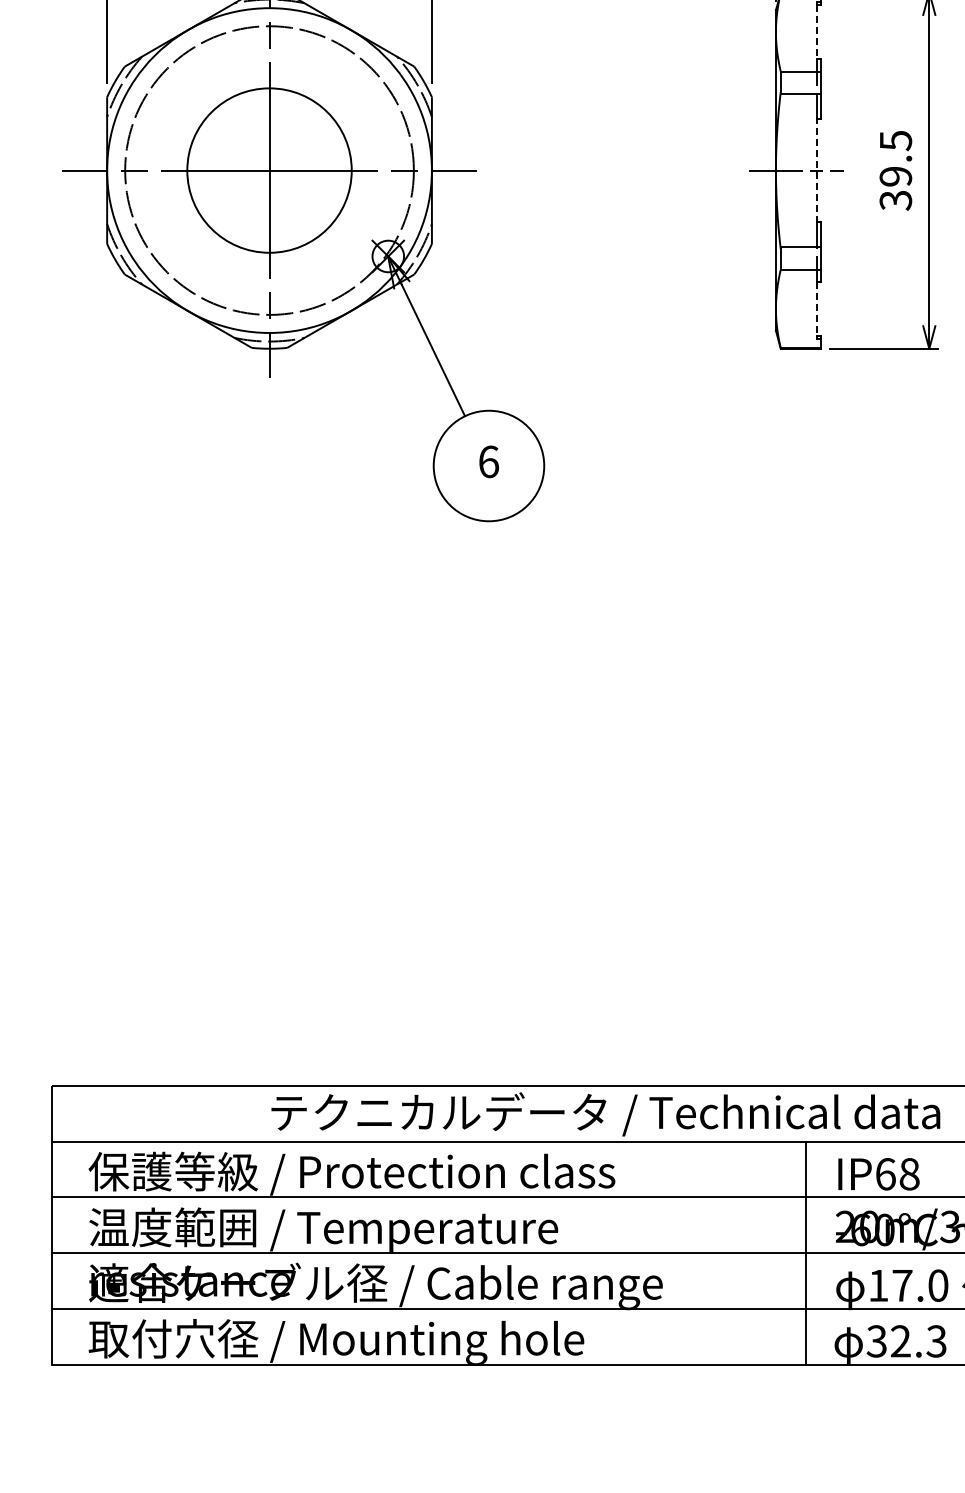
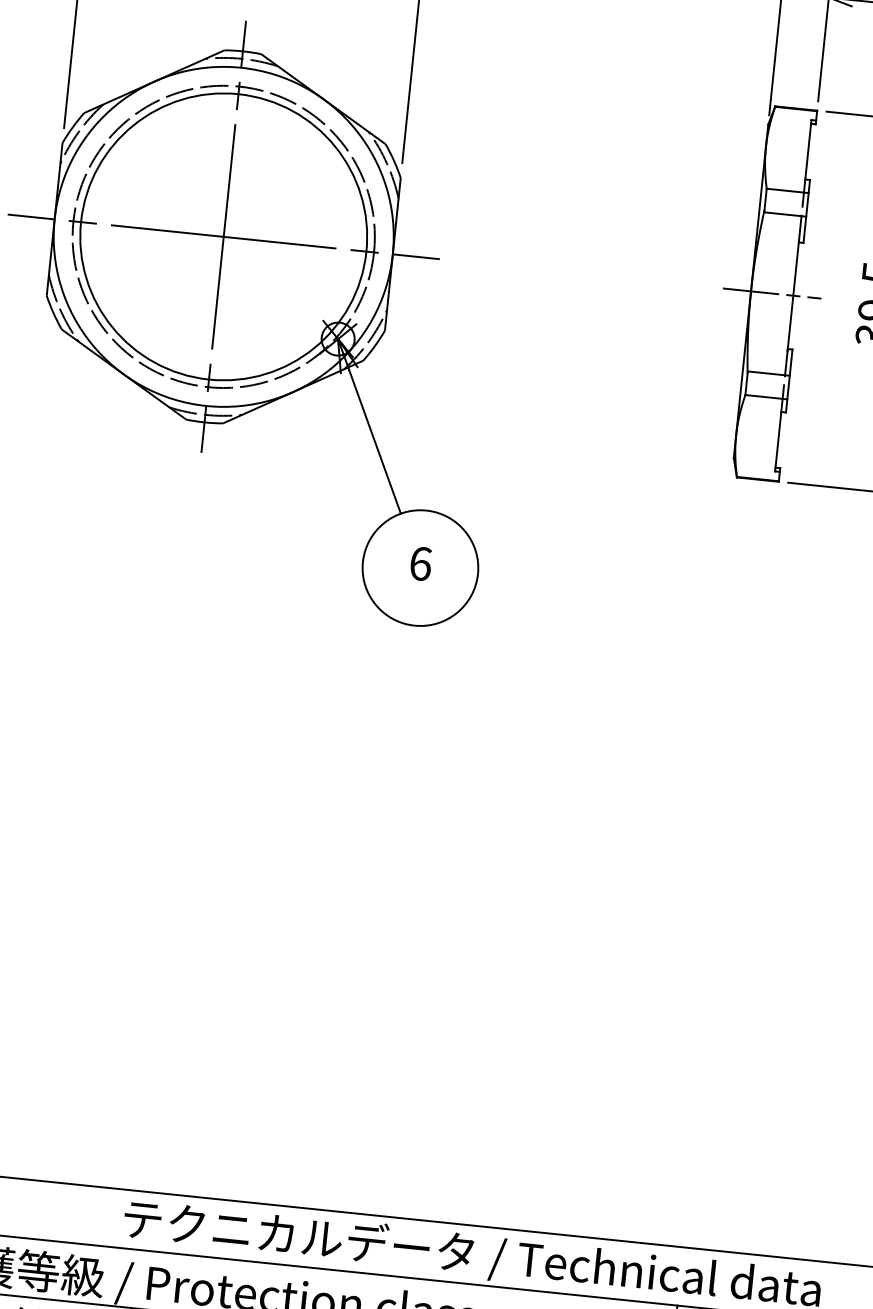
line: (816, 32) -> (808, 151), dashed -> solid
circle: (269, 170) -> (223, 236), size x1.67
line: (816, 171) -> (793, 296), dashed -> solid
line: (816, 308) -> (778, 439), dashed -> solid

